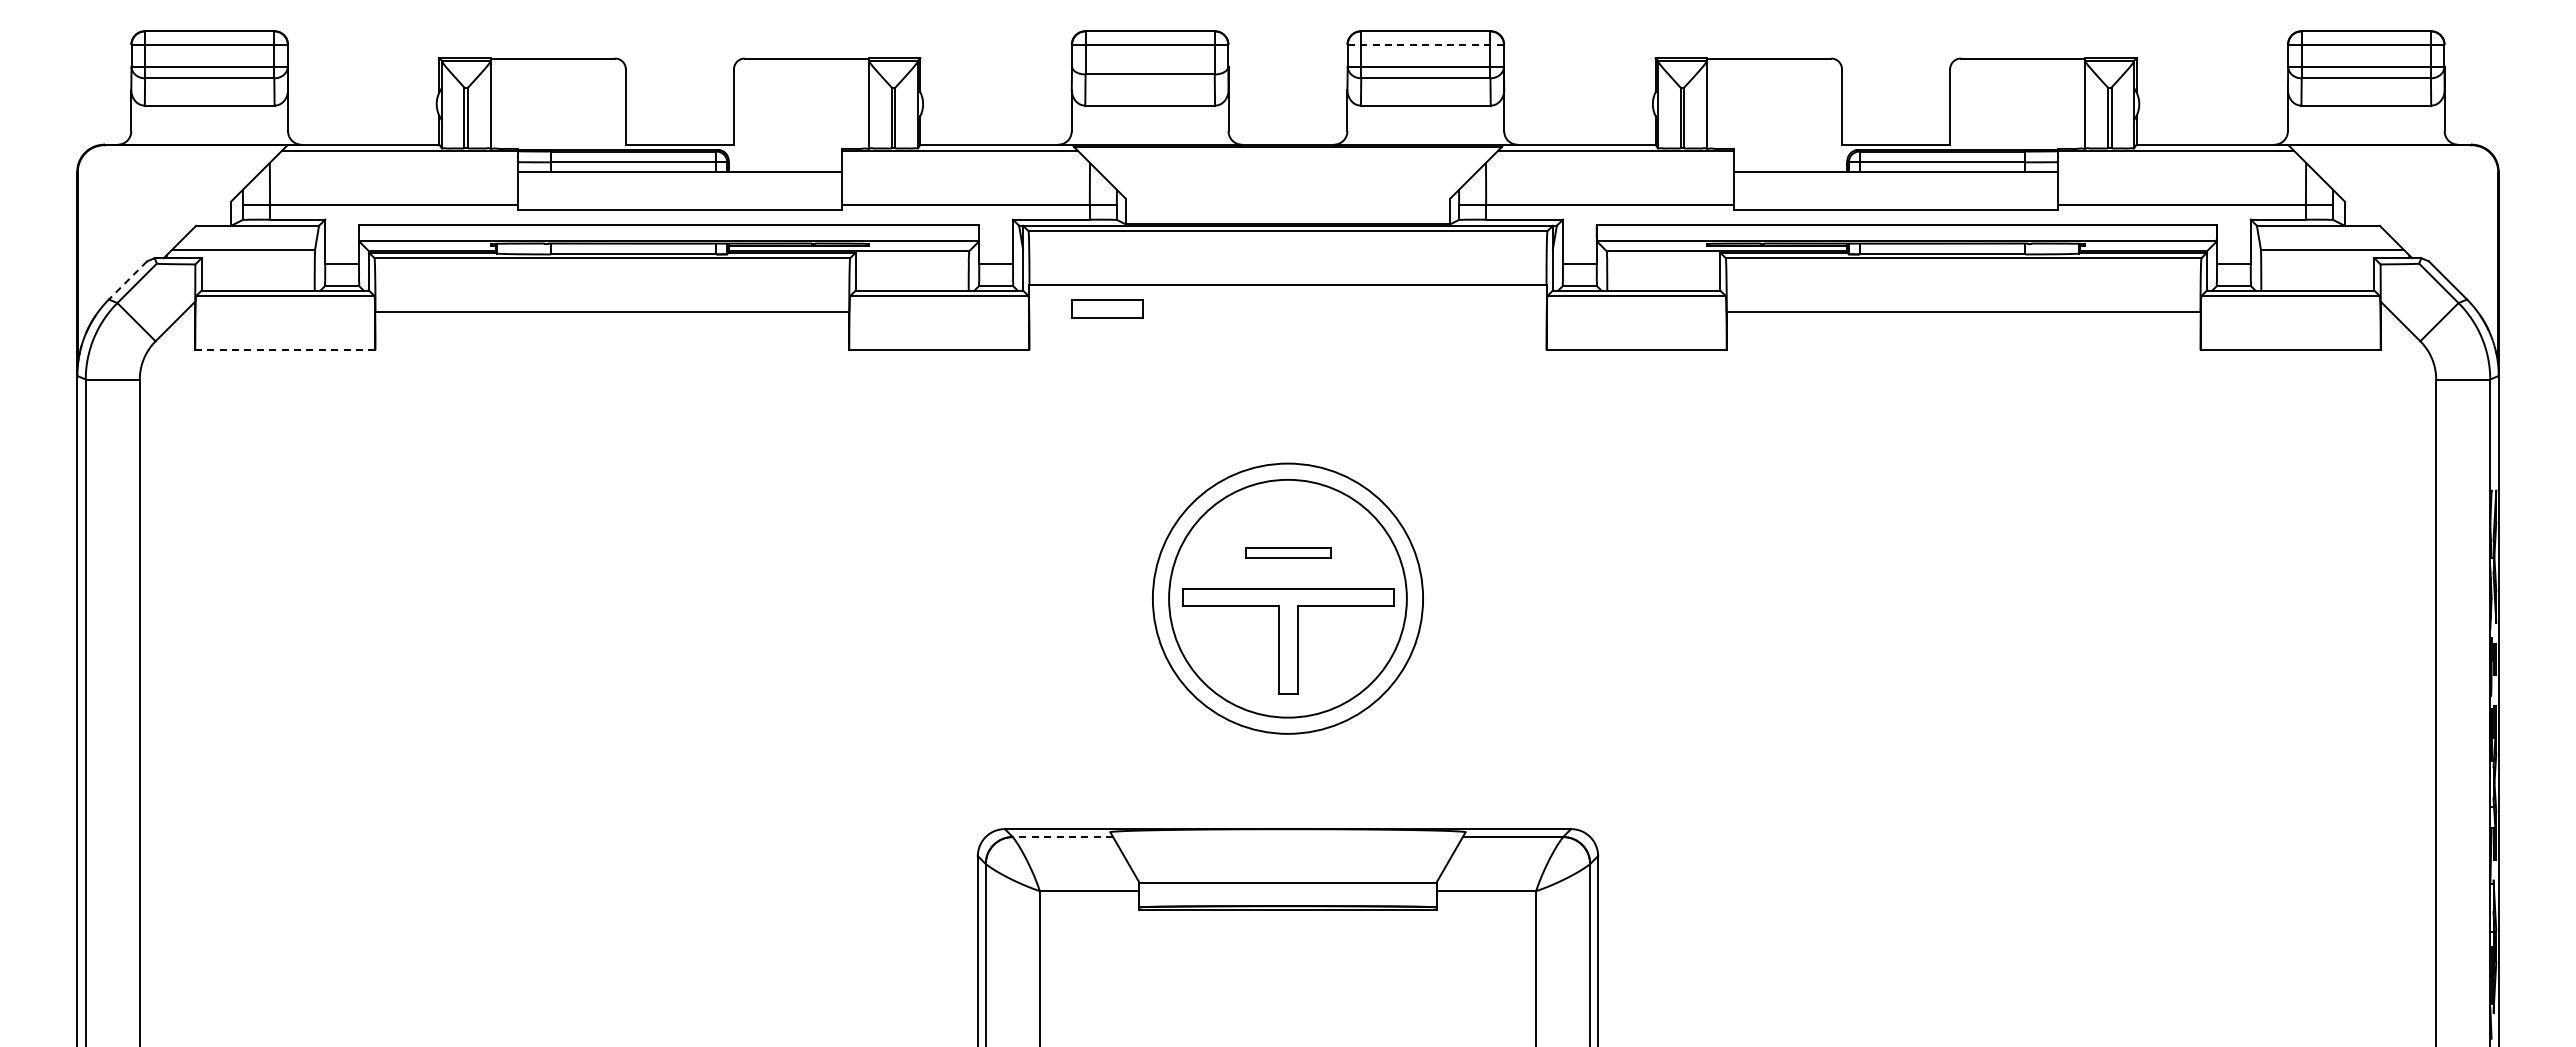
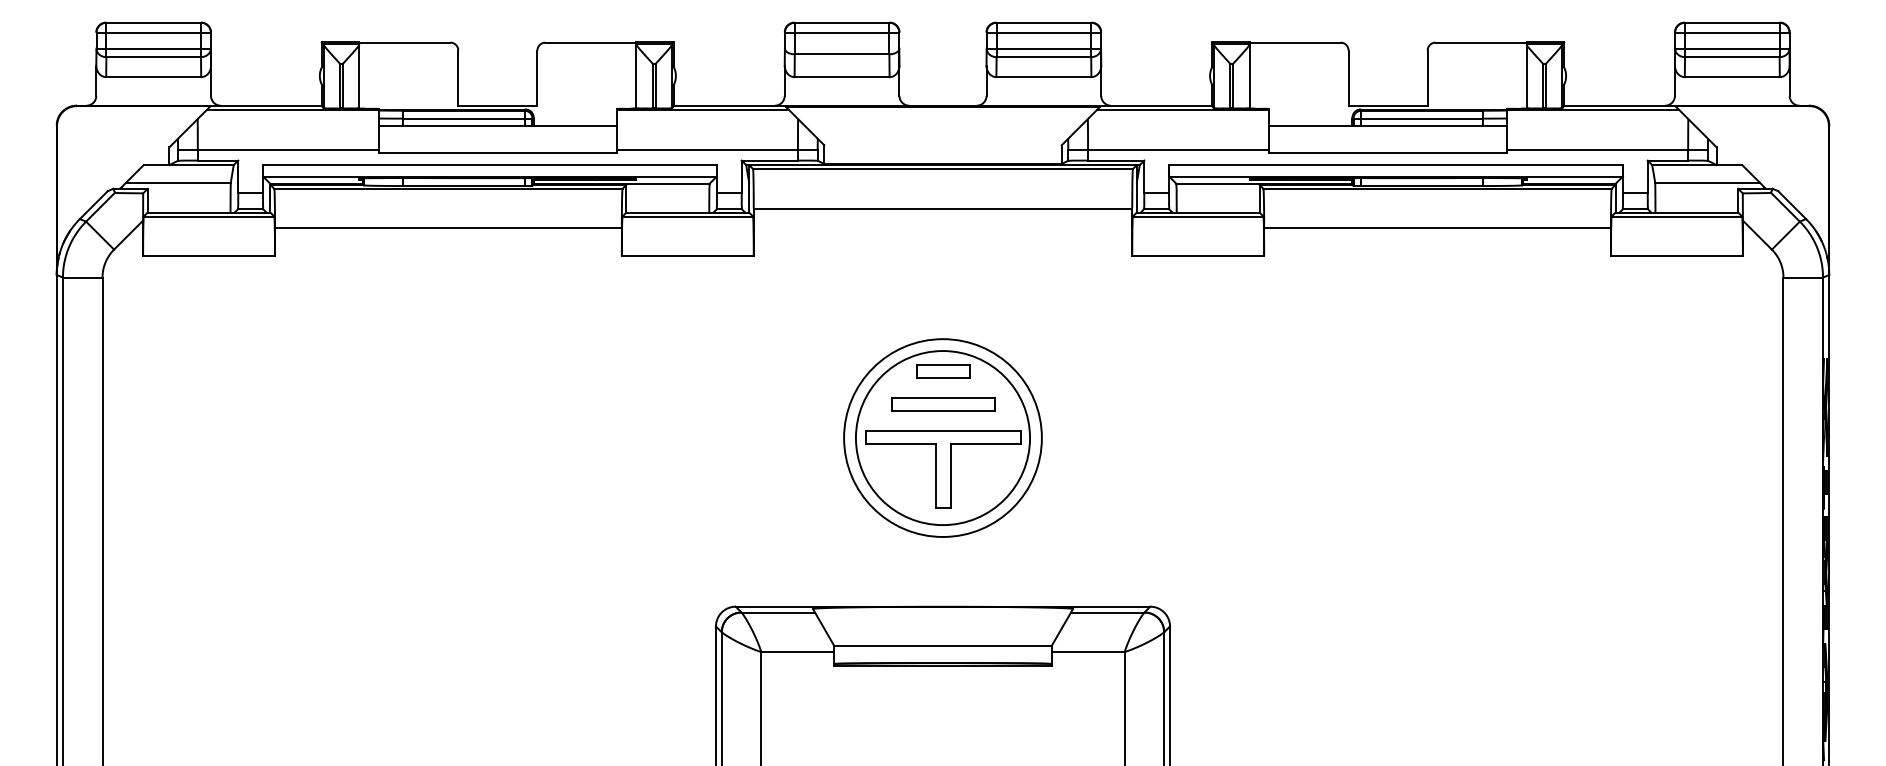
line: (1426, 44) -> (1044, 32), dashed -> solid
line: (127, 280) -> (93, 205), dashed -> solid
part: (1107, 308) -> (943, 371), moved
line: (284, 350) -> (208, 256), dashed -> solid
part: (1288, 552) -> (943, 404), size x1.67
line: (1062, 837) -> (777, 612), dashed -> solid

